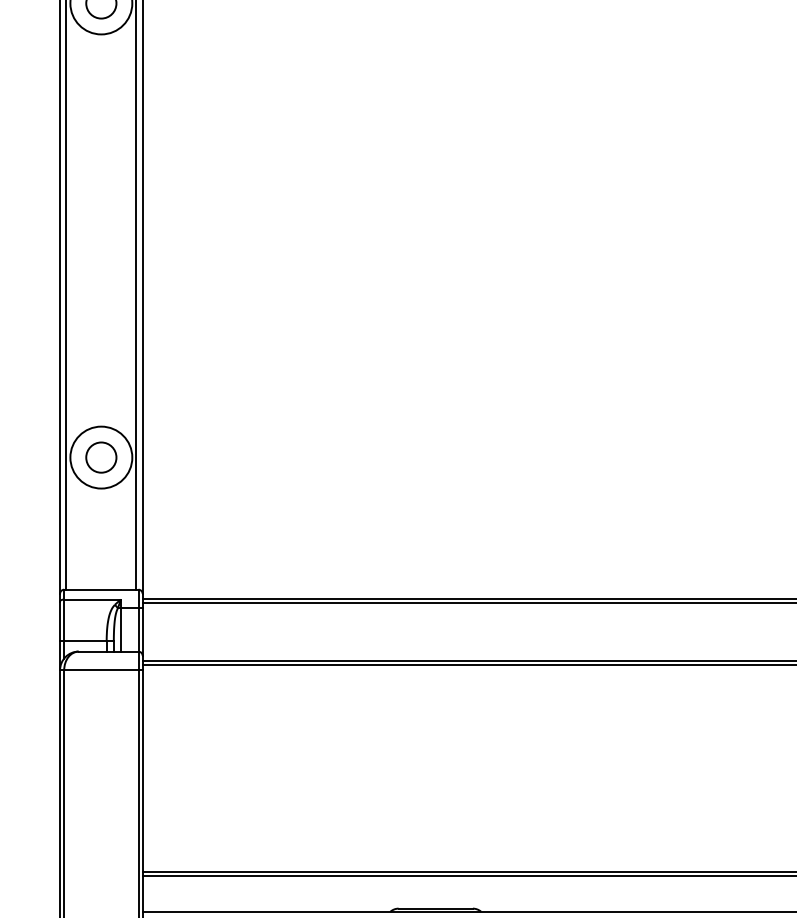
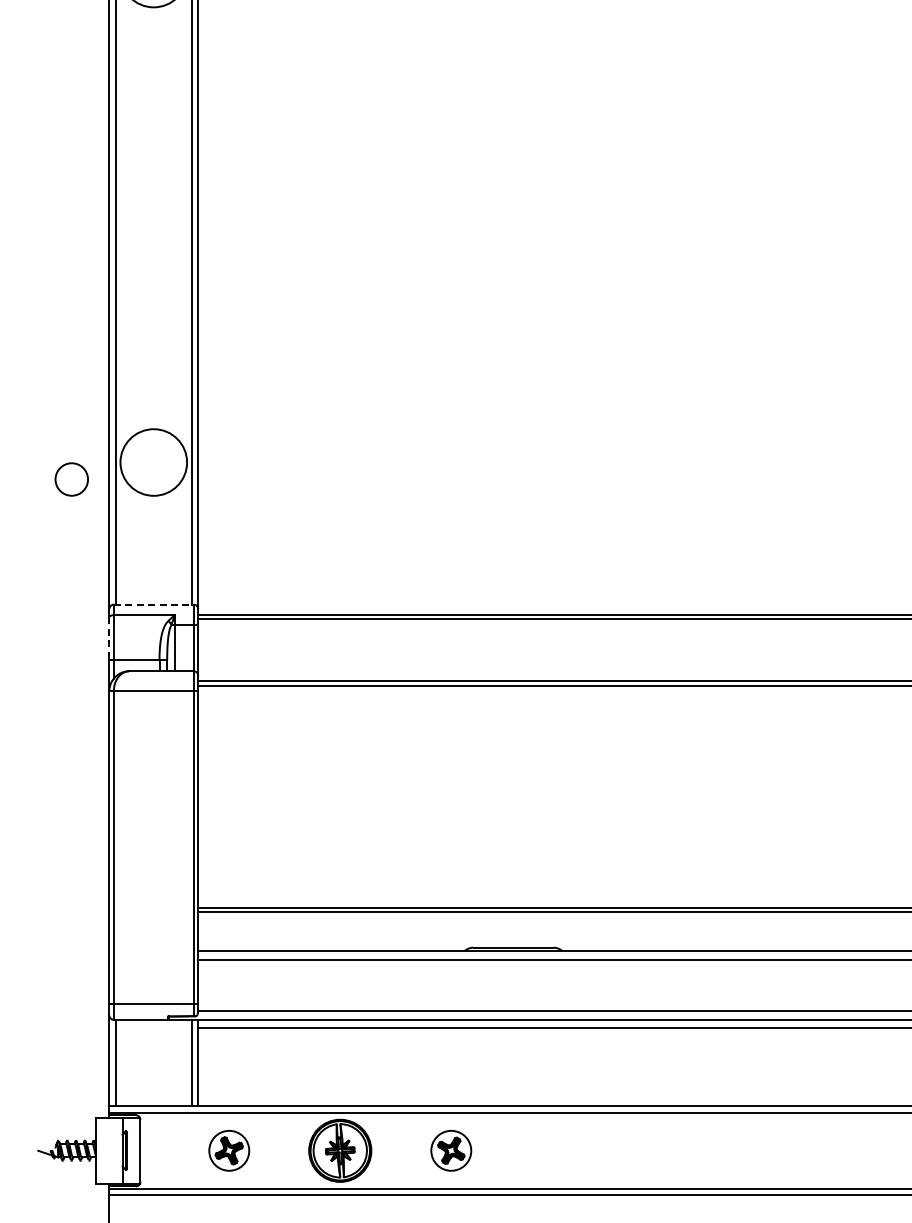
circle: (101, 457) -> (71, 479), moved
line: (101, 589) -> (153, 604), solid -> dashed
line: (60, 622) -> (109, 639), solid -> dashed

